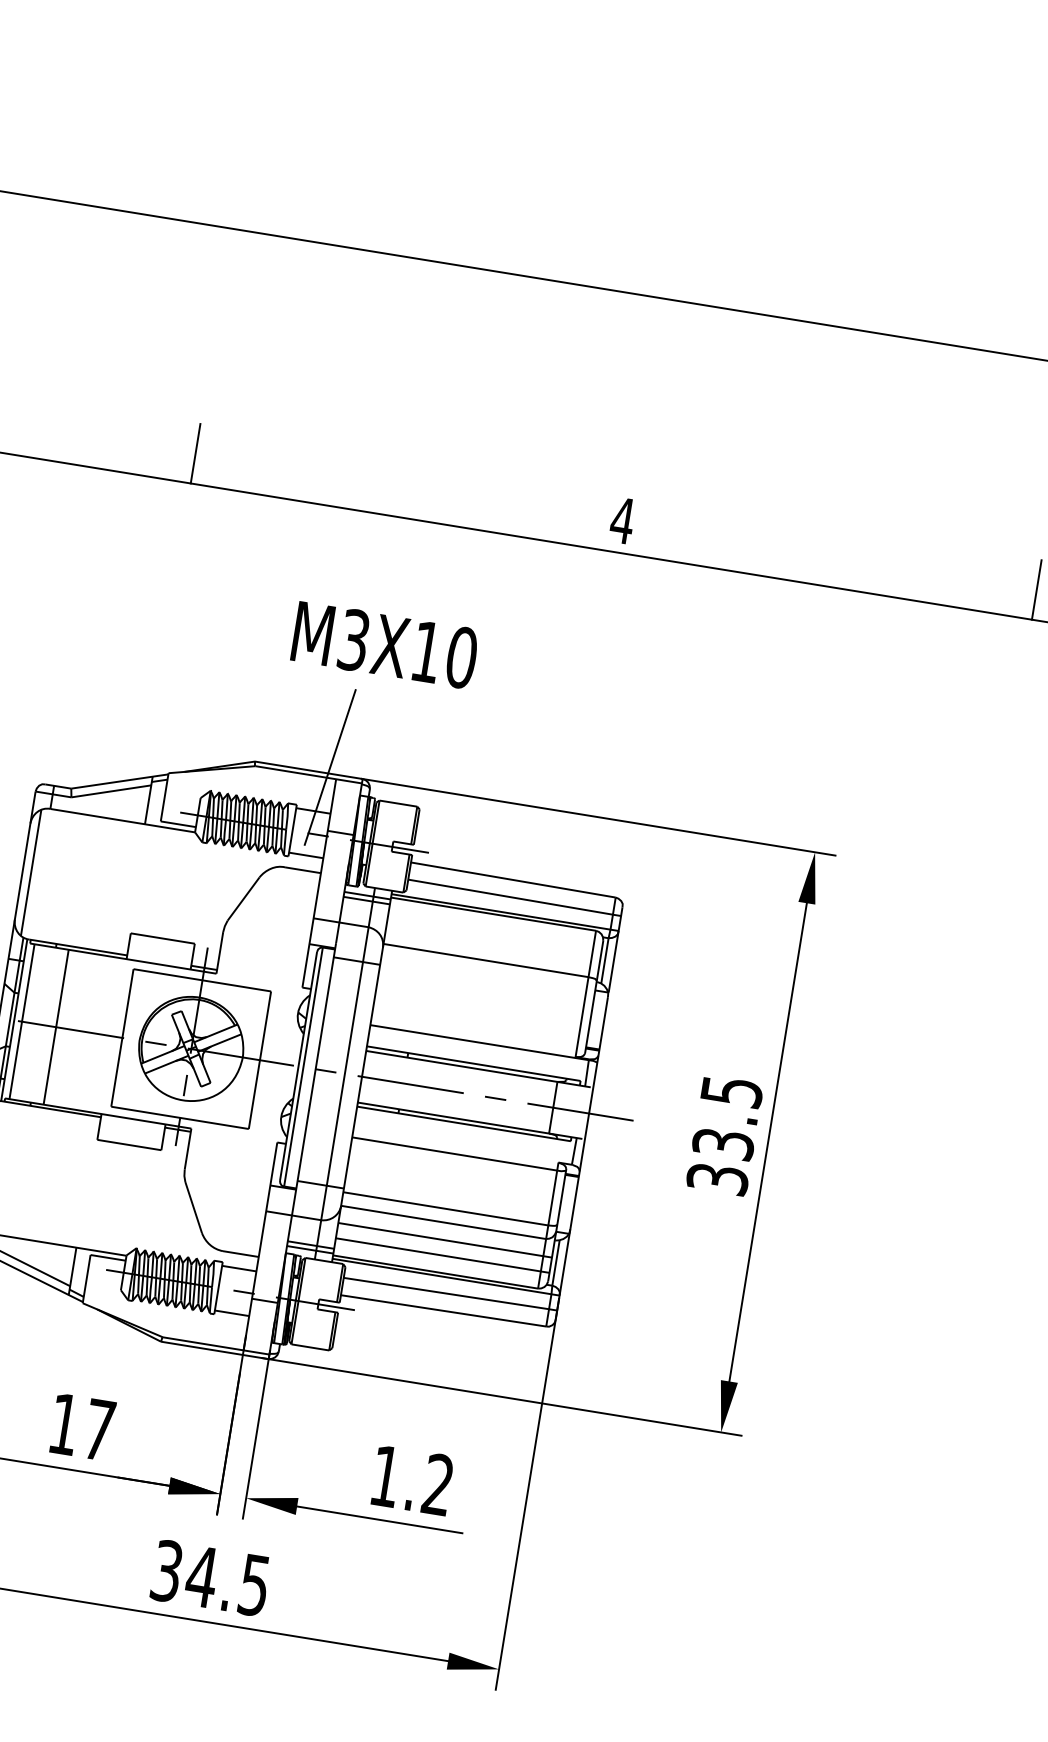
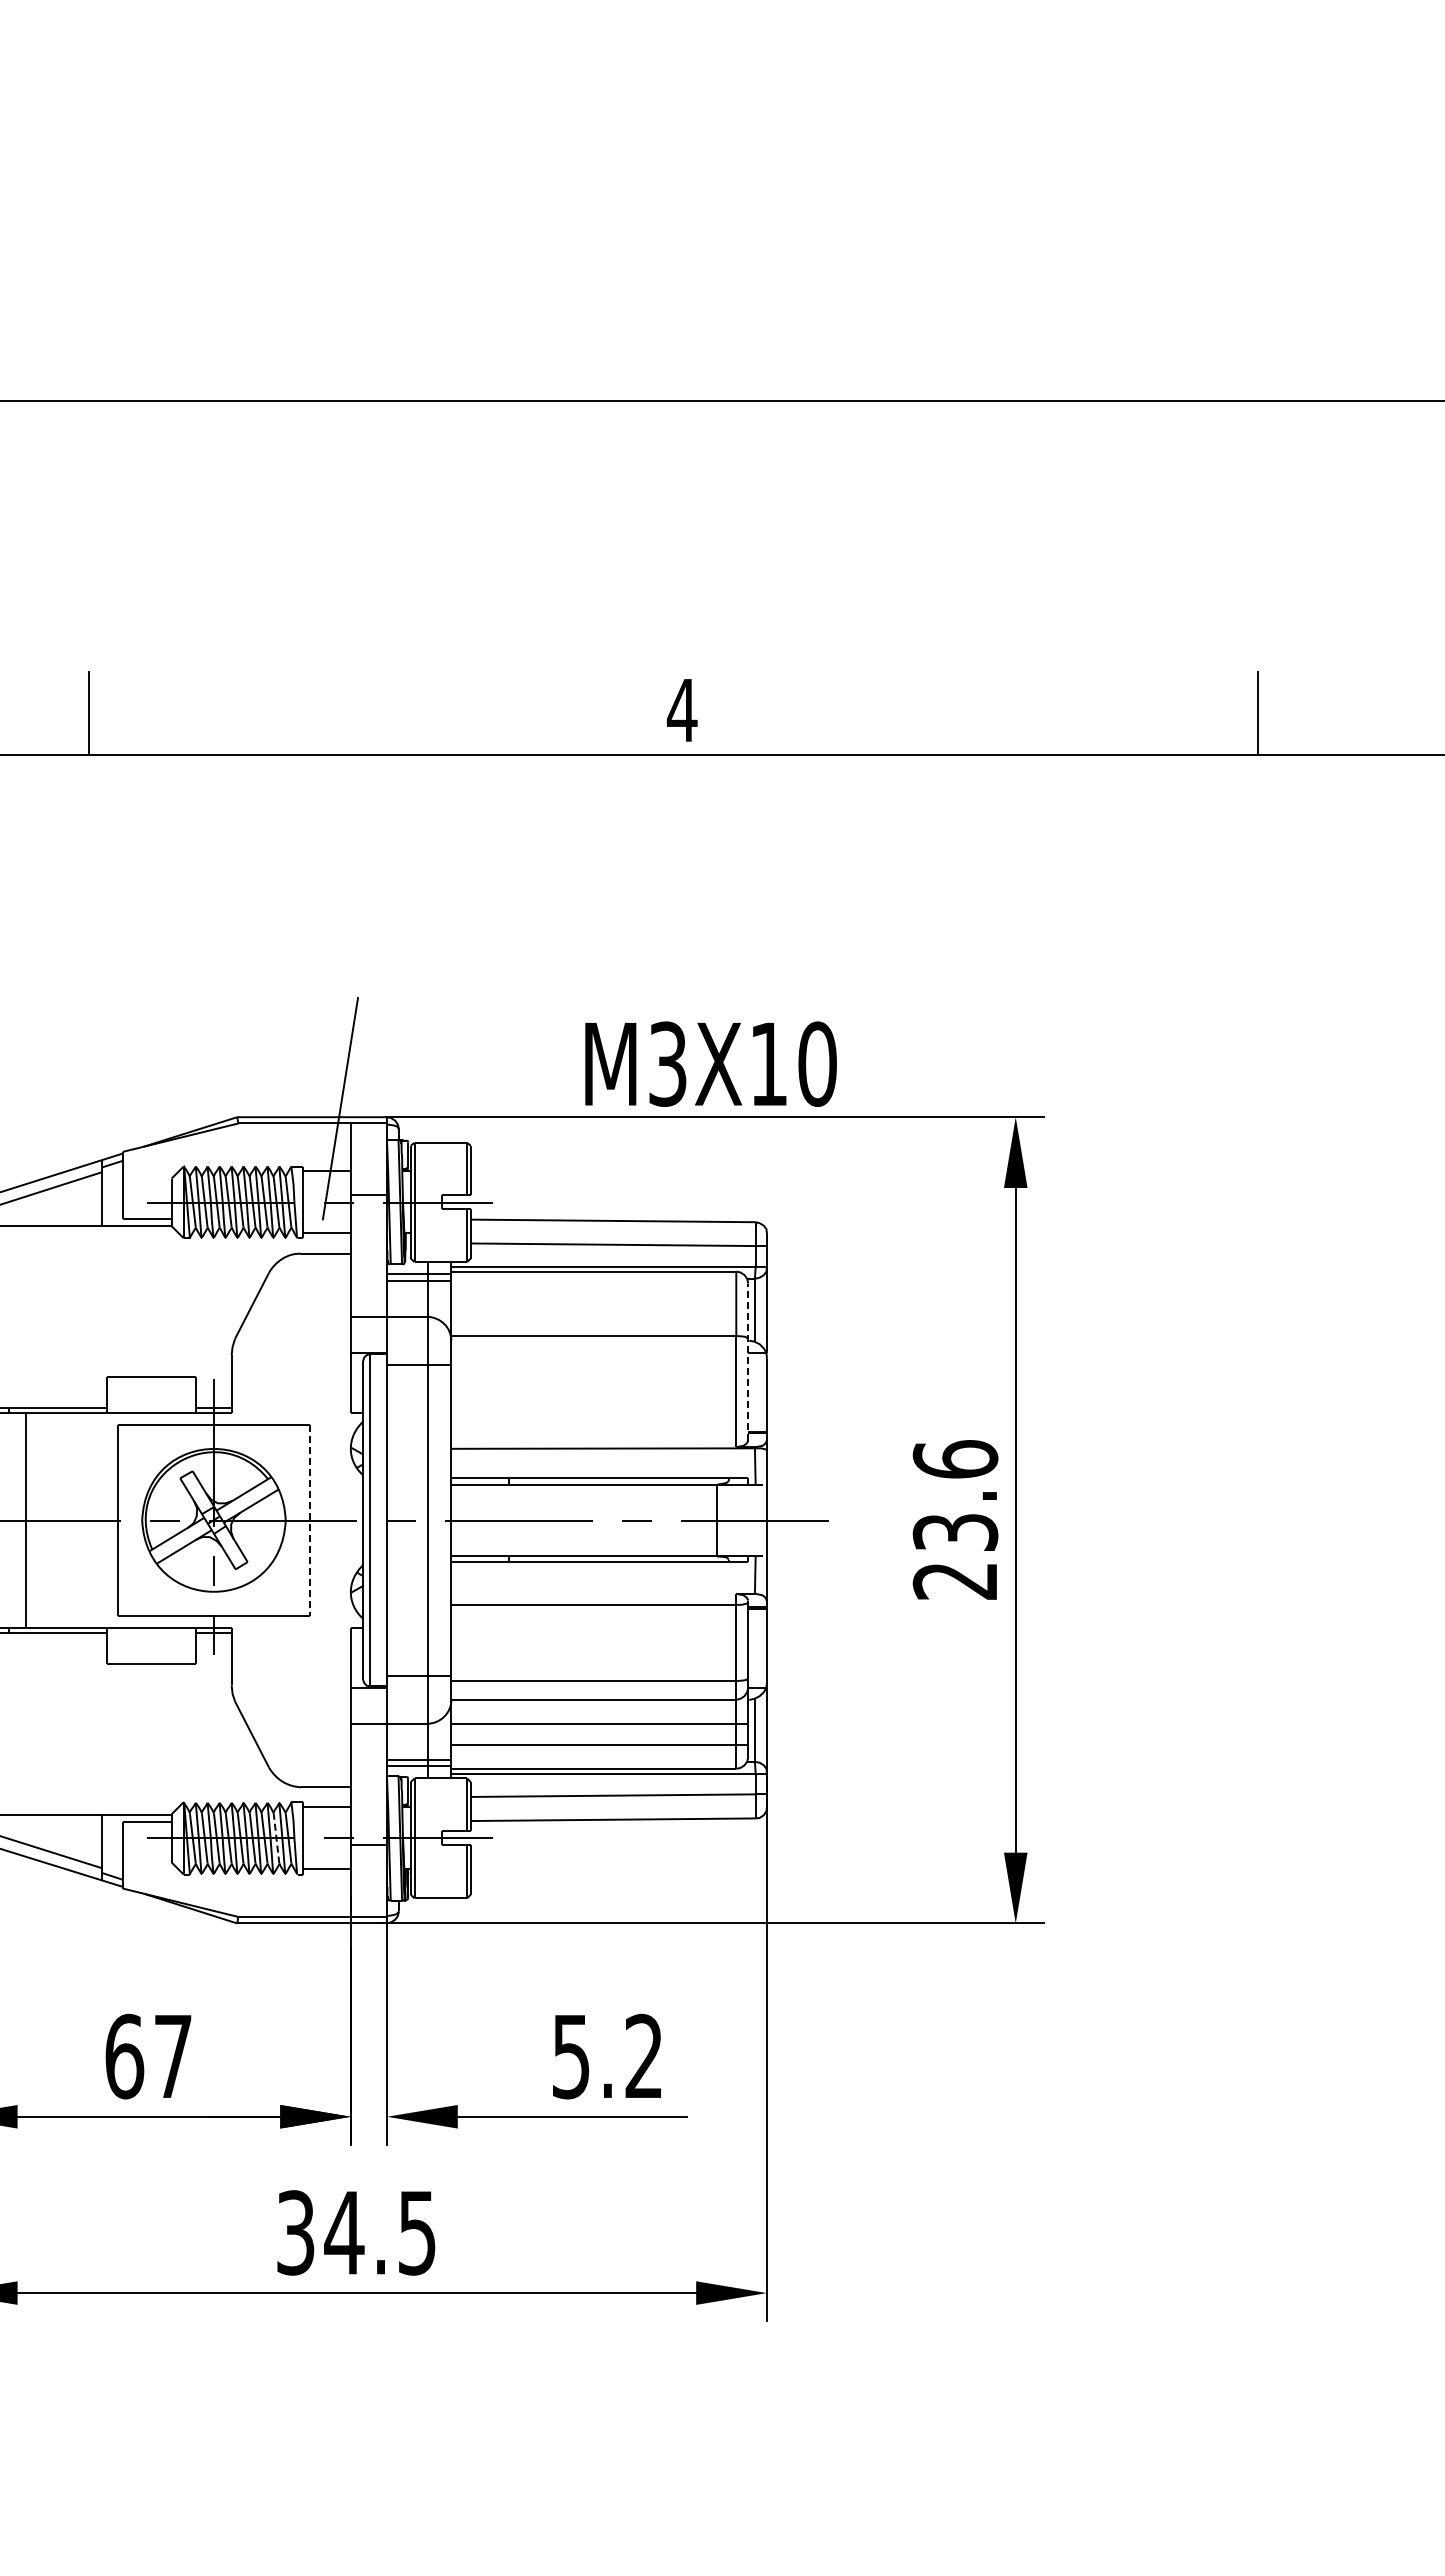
text: (384, 644) -> (710, 1063), moved
line: (594, 996) -> (748, 1361), solid -> dashed
line: (259, 1060) -> (309, 1520), solid -> dashed
text: (724, 1134) -> (955, 1519), 33.5 -> 23.6
line: (199, 1284) -> (276, 1837), solid -> dashed
text: (64, 1424) -> (124, 2056), 17 -> 67
text: (385, 1477) -> (571, 2057), 1.2 -> 5.2

